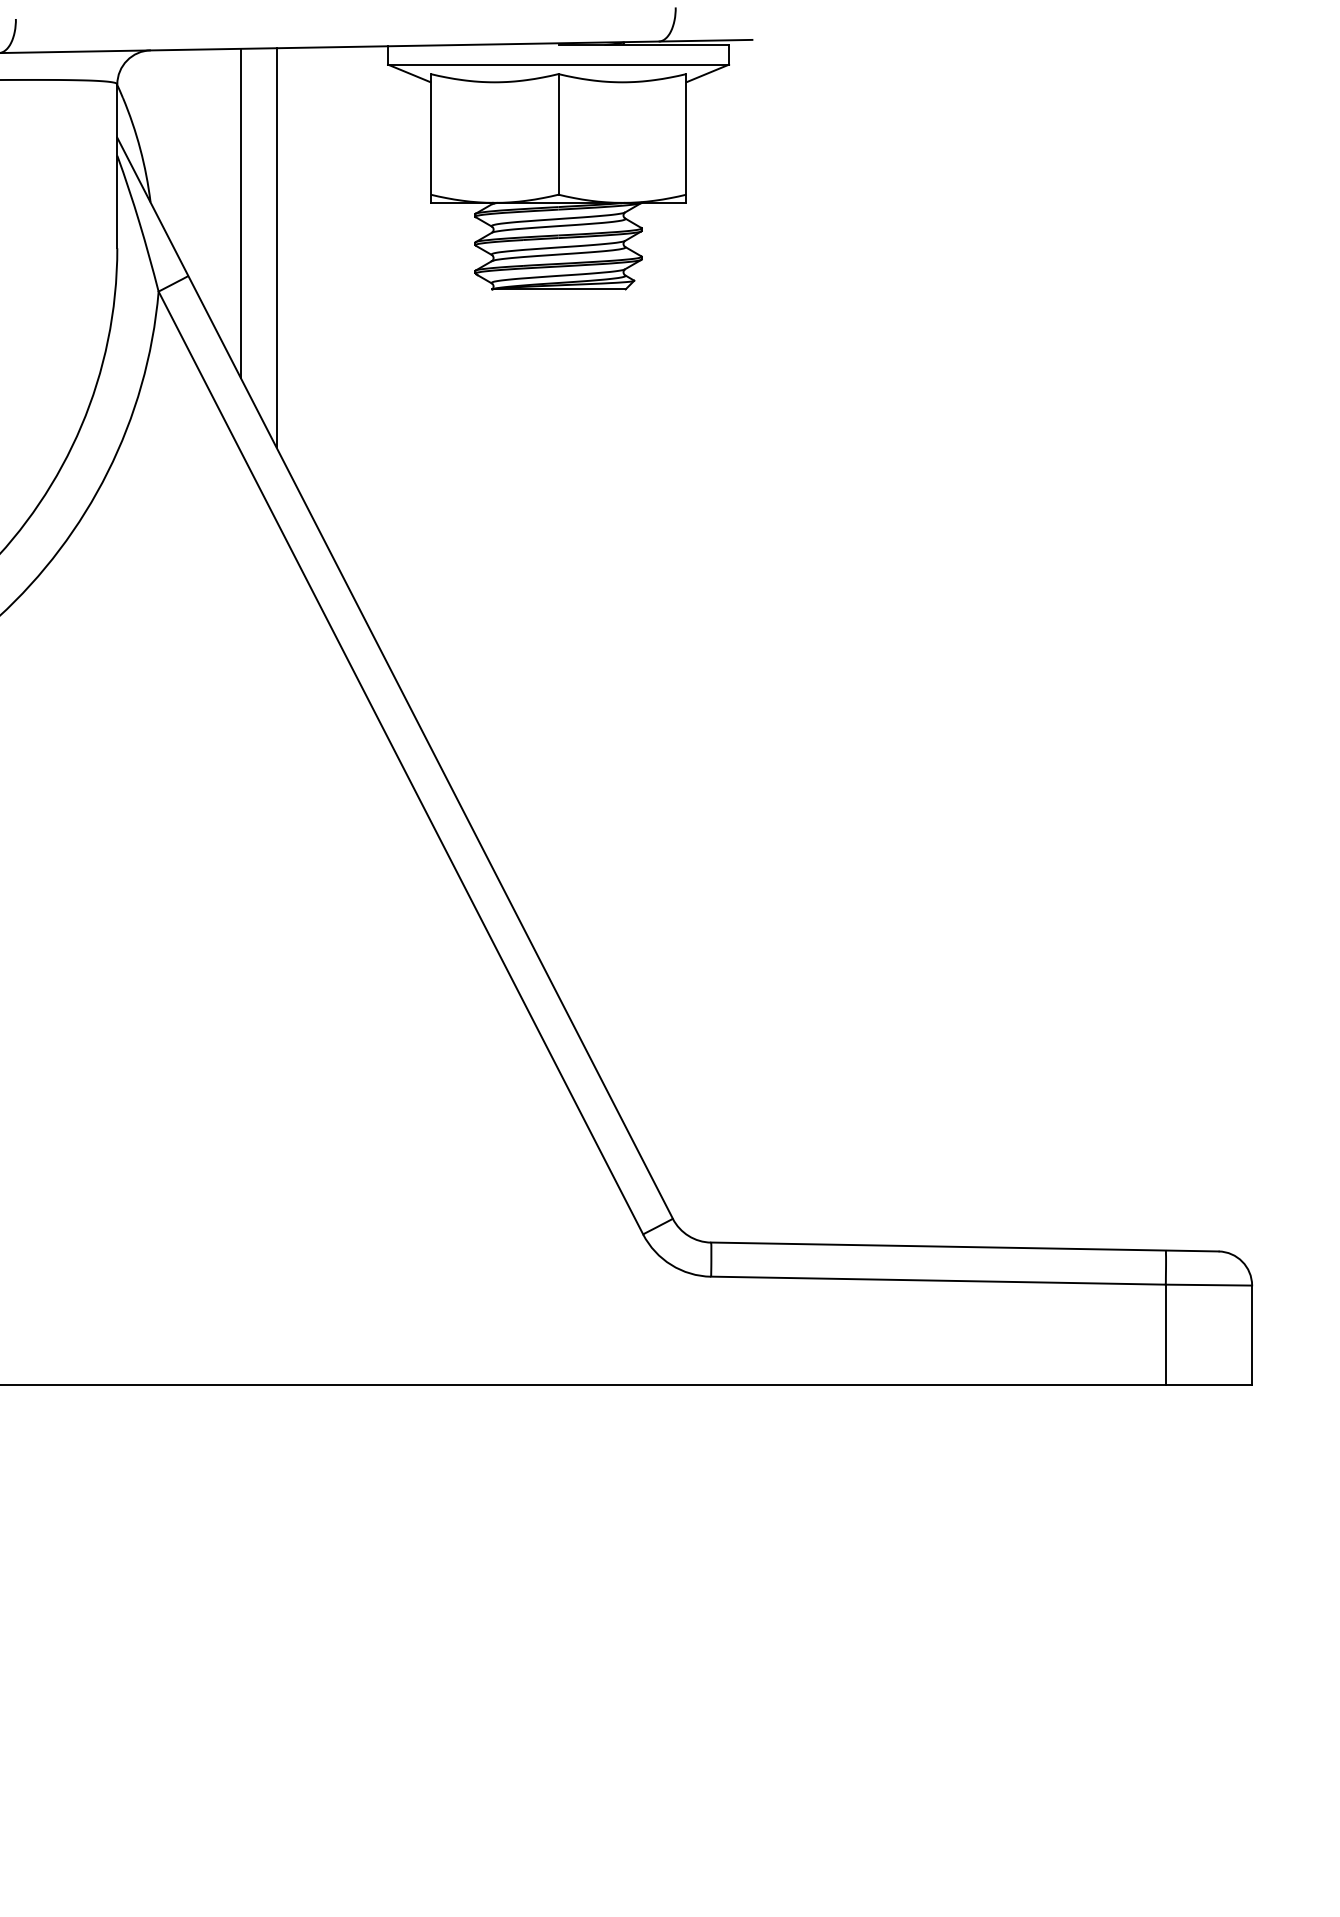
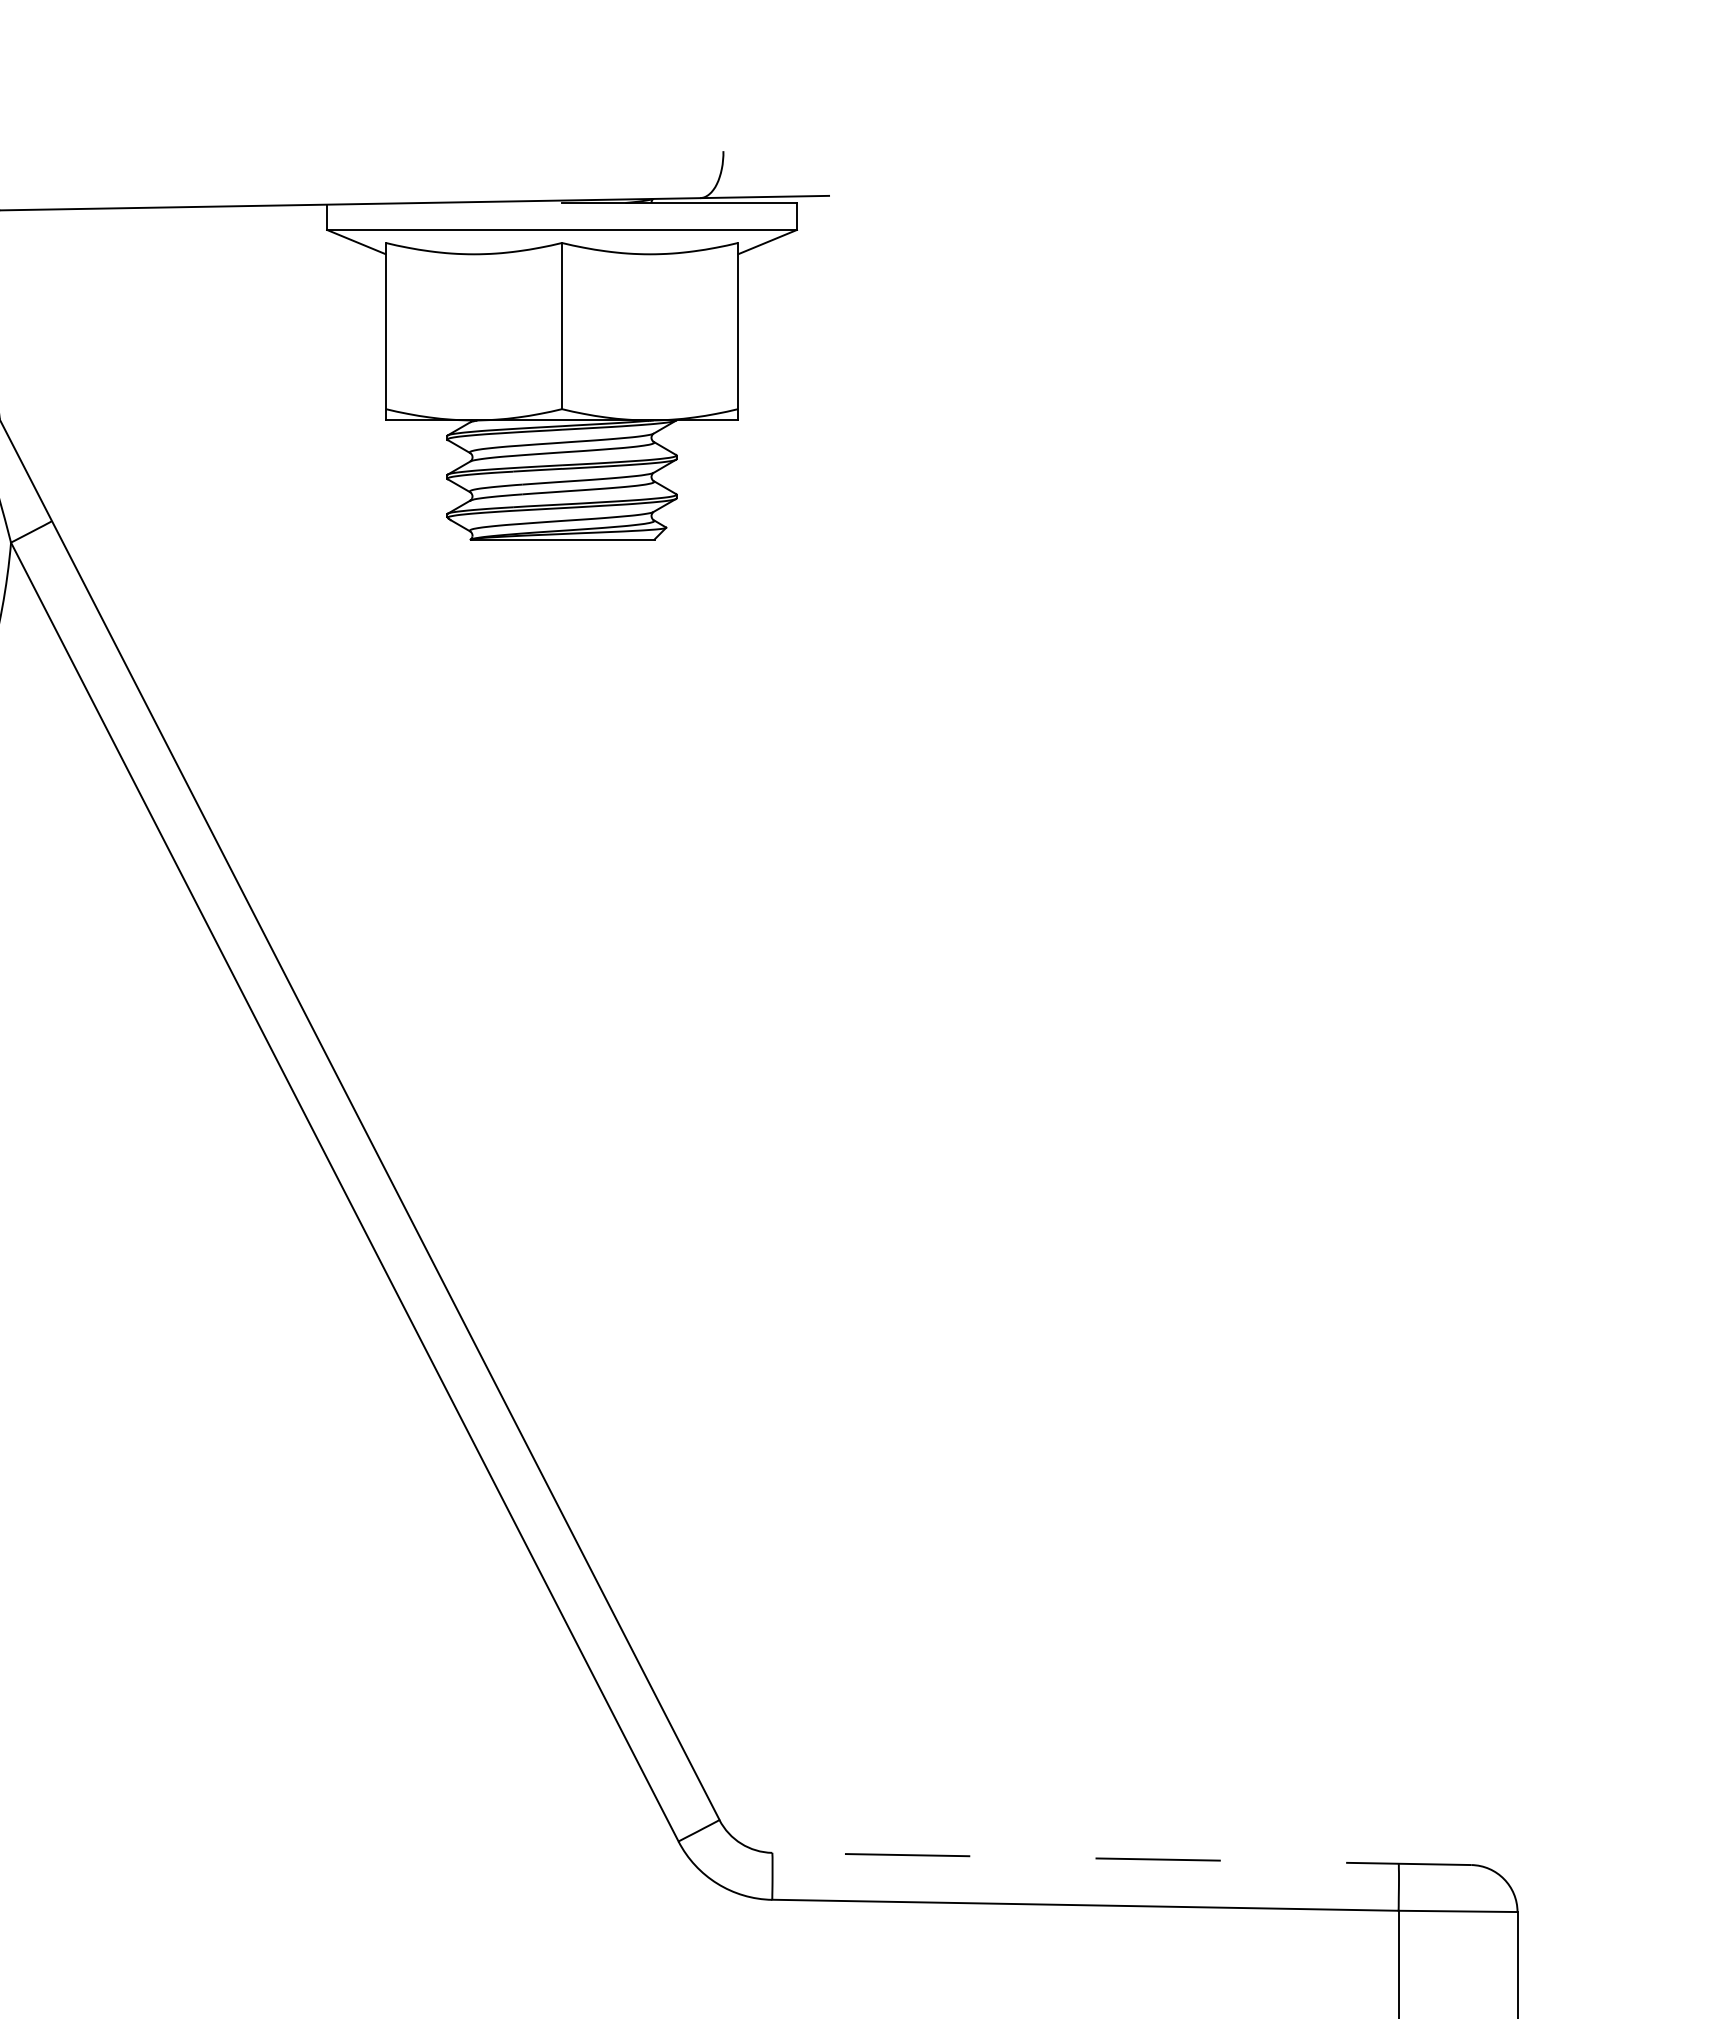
line: (240, 212) -> (123, 433), removed
line: (276, 247) -> (173, 481), removed
line: (964, 1247) -> (1121, 1859), solid -> dashed

